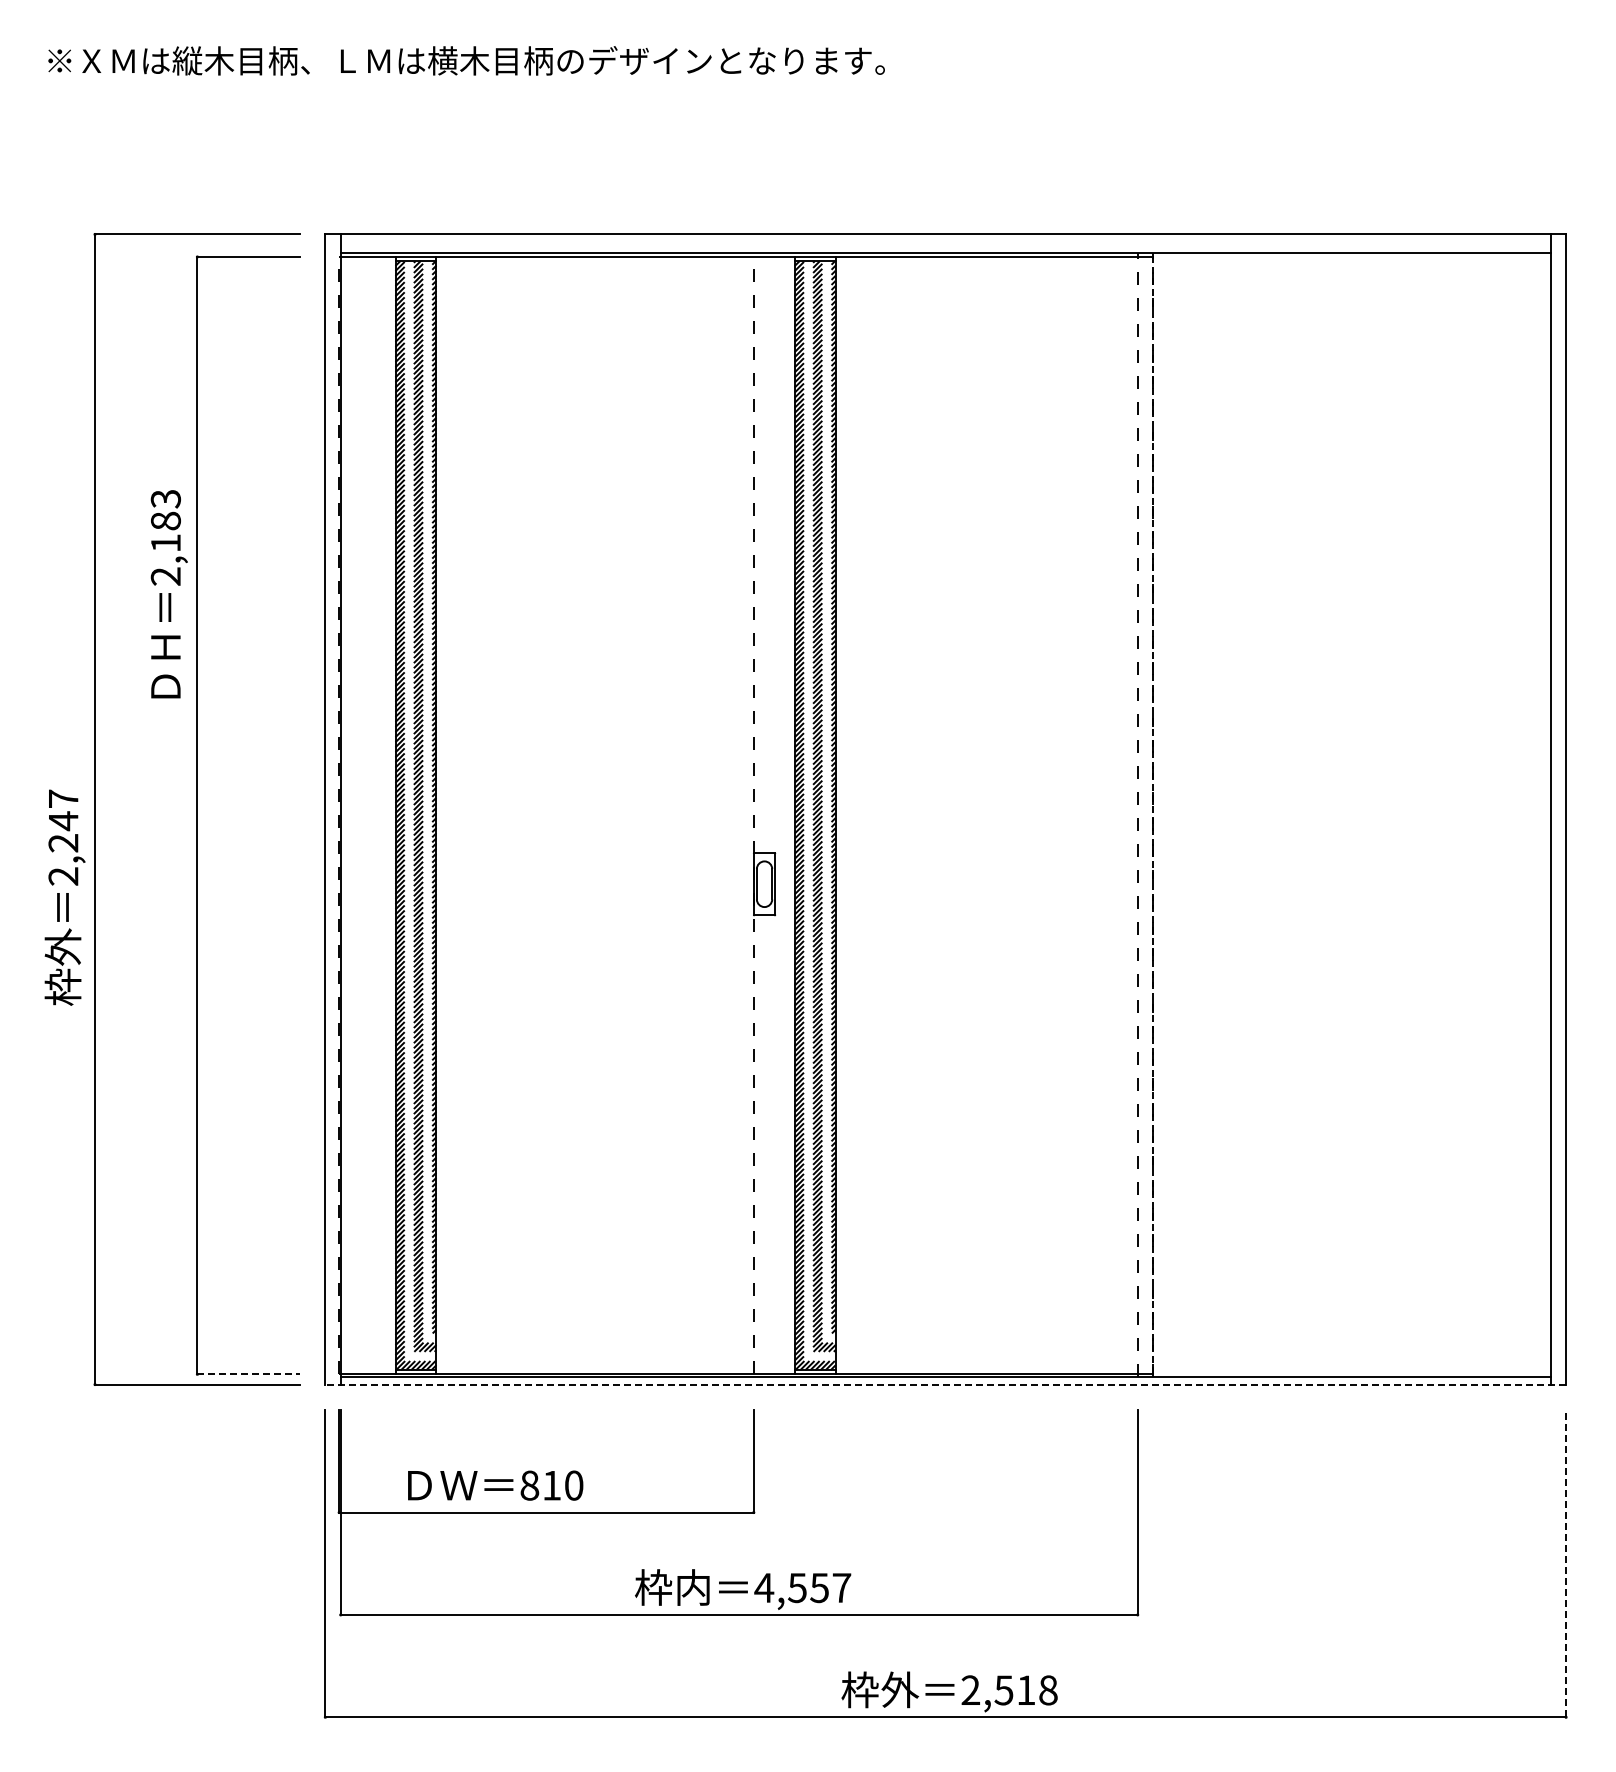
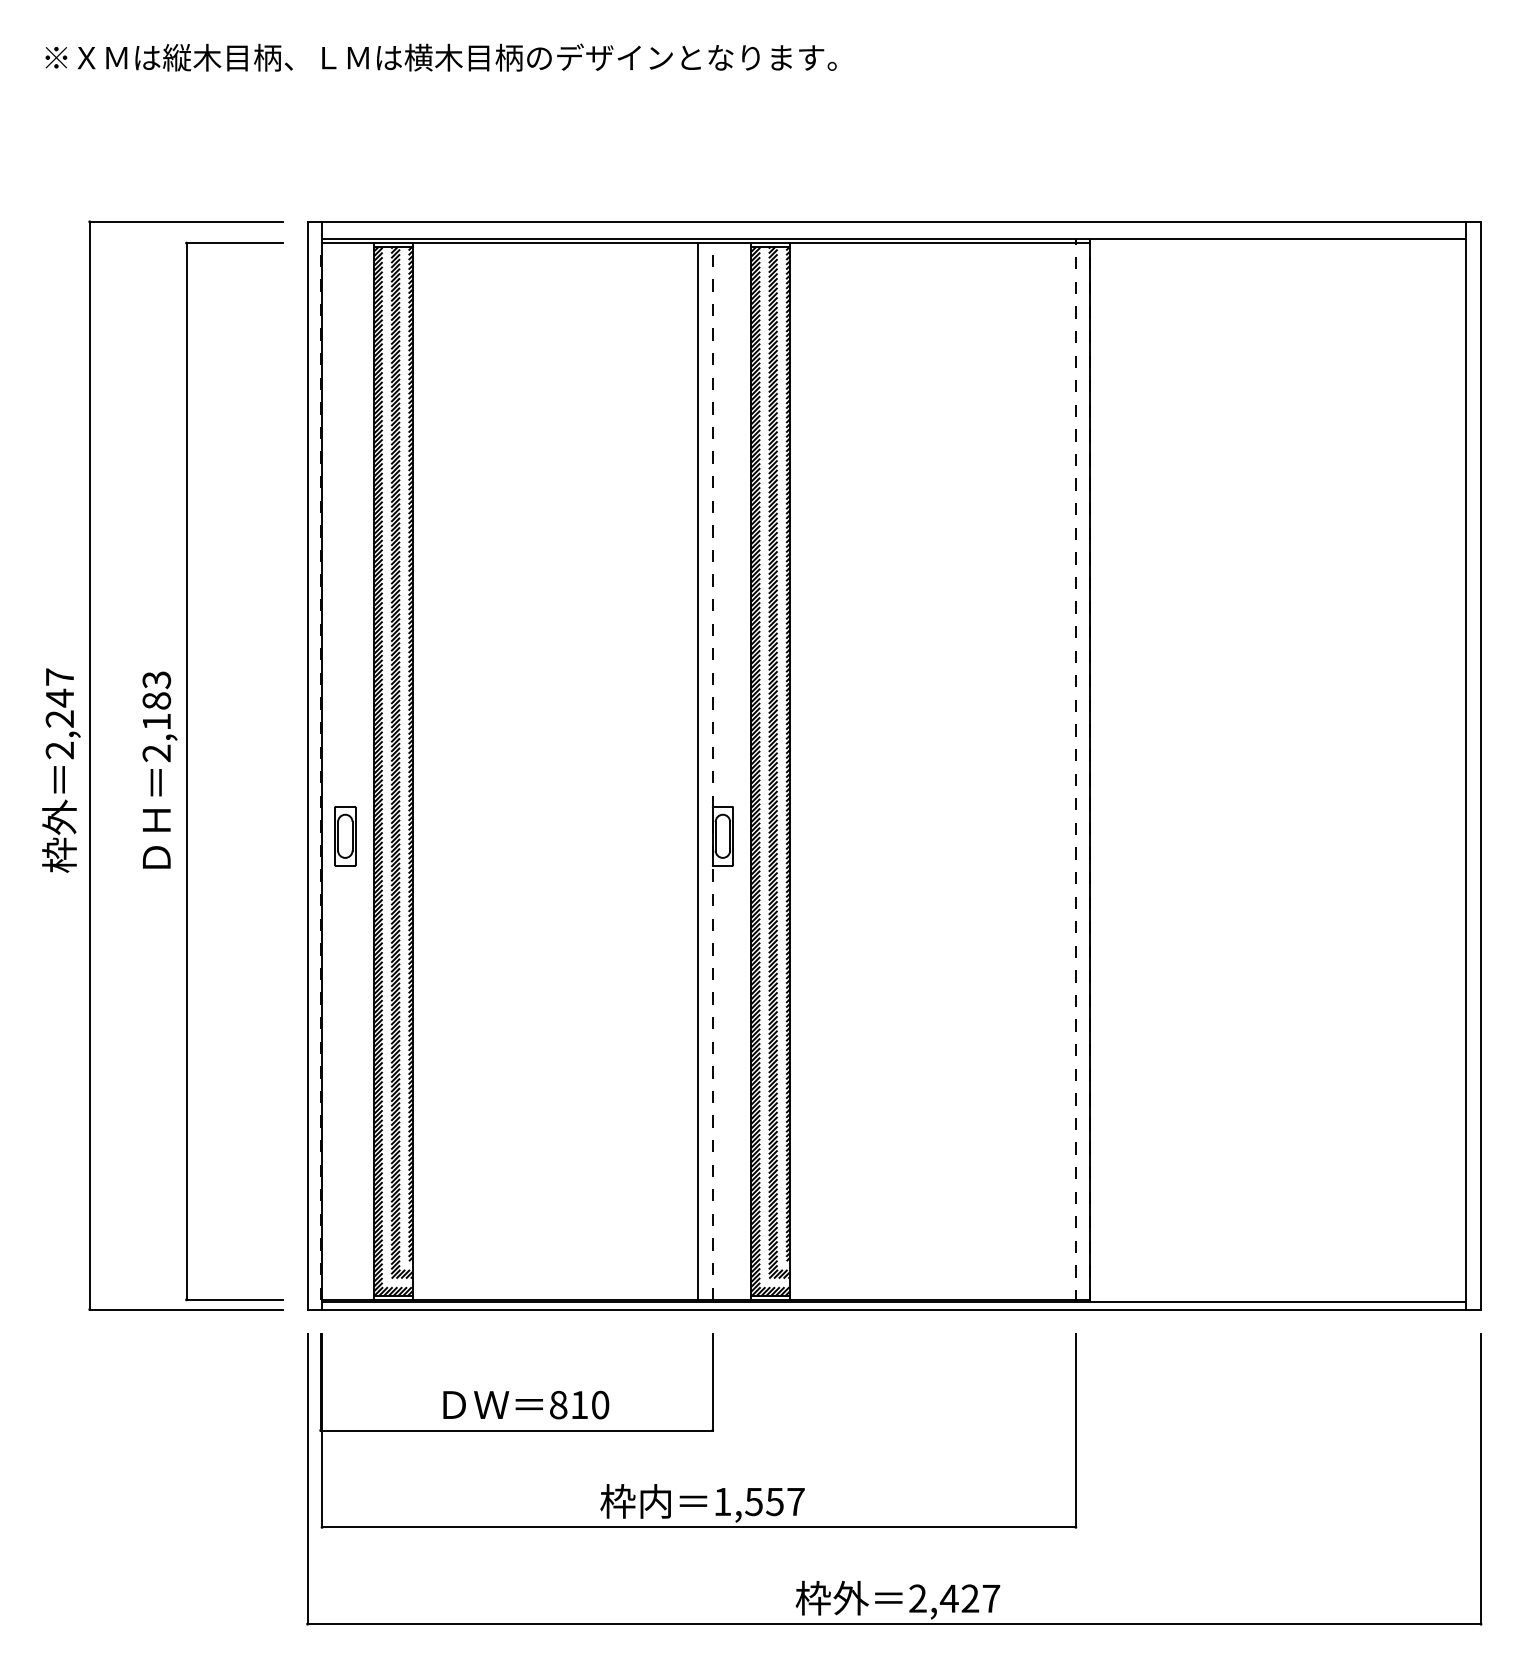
text: (168, 594) -> (159, 770), moved
line: (738, 815) -> (698, 771), added
line: (1153, 815) -> (1090, 771), dashed -> solid
part: (364, 884) -> (344, 836), added
text: (64, 897) -> (60, 770), moved
line: (249, 1374) -> (235, 1299), dashed -> solid
line: (945, 1384) -> (894, 1309), dashed -> solid
text: (495, 1485) -> (526, 1404), moved
line: (1566, 1563) -> (1481, 1478), dashed -> solid
text: (764, 1587) -> (722, 1501), 4,557 -> 1,557
text: (1025, 1690) -> (969, 1598), 2,518 -> 2,427

